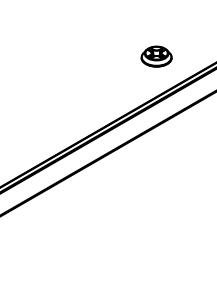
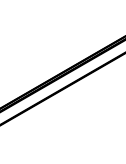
part: (155, 56) -> (90, 32), removed

